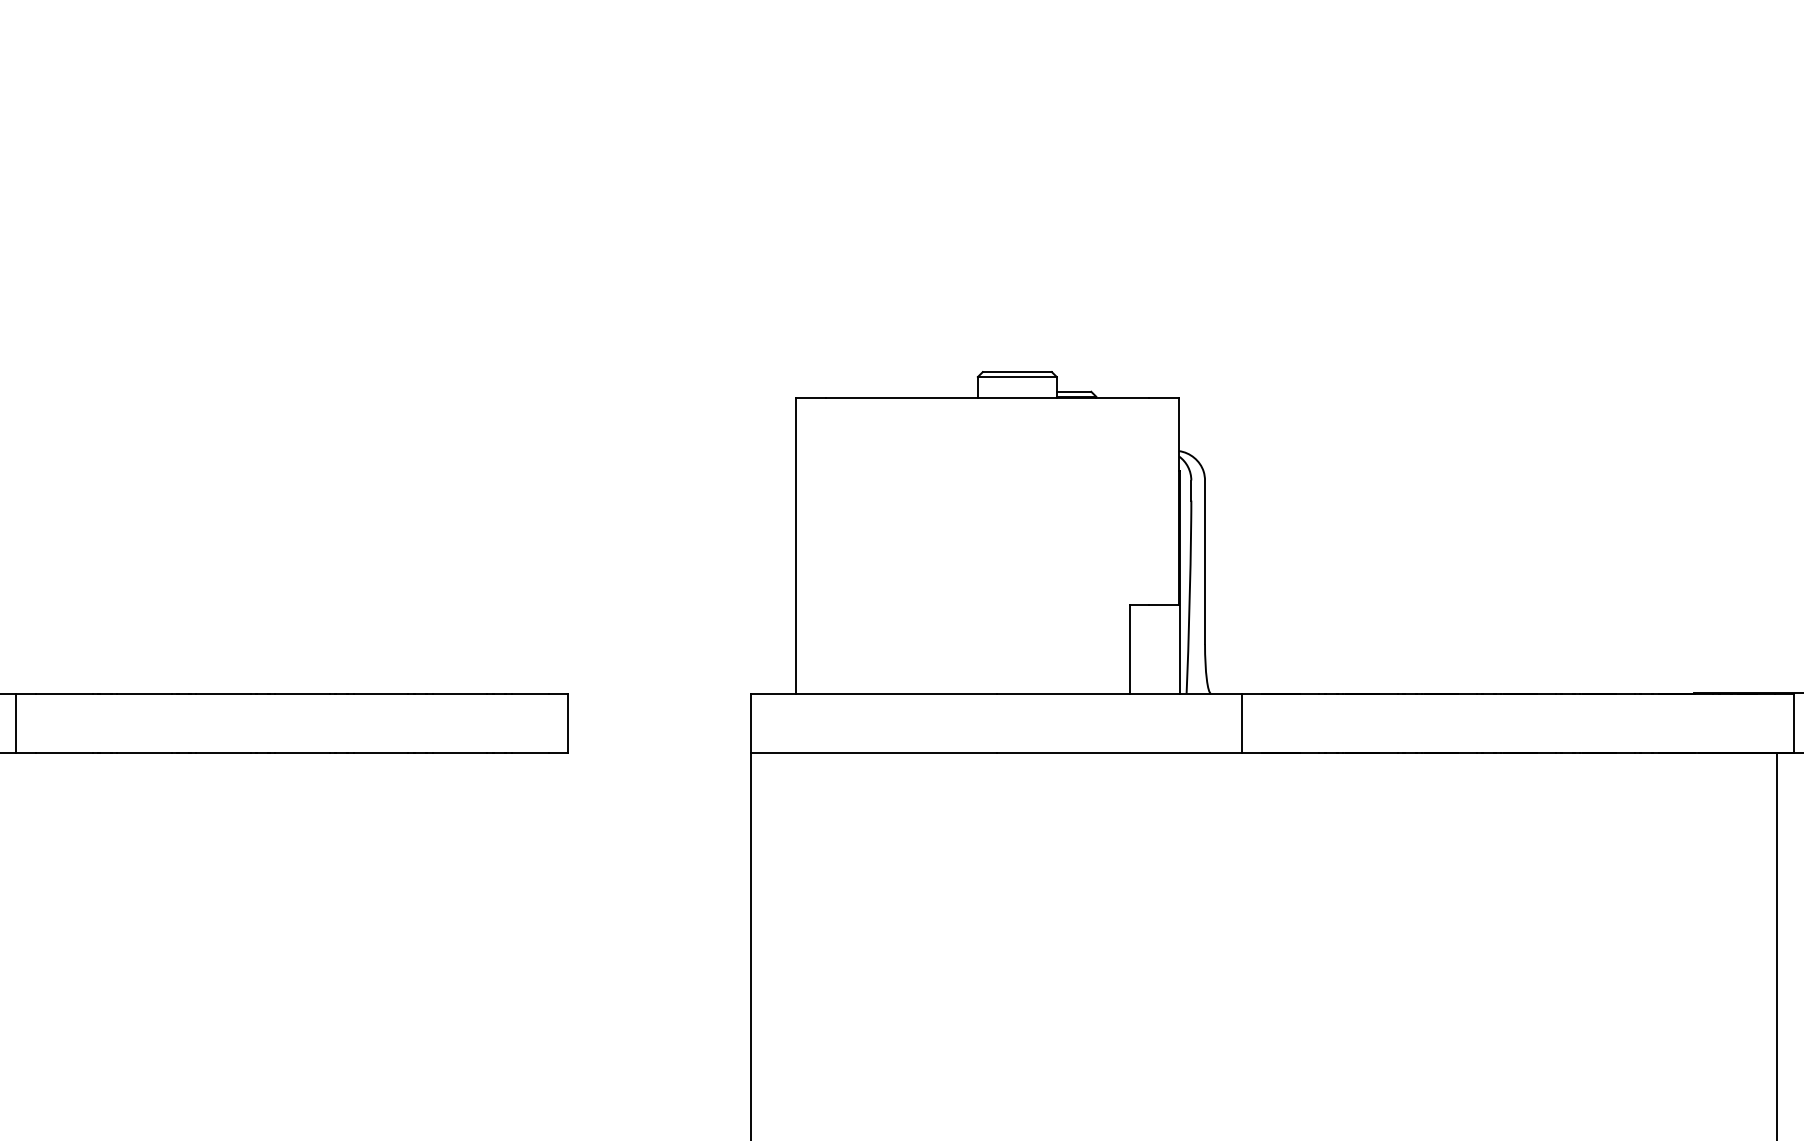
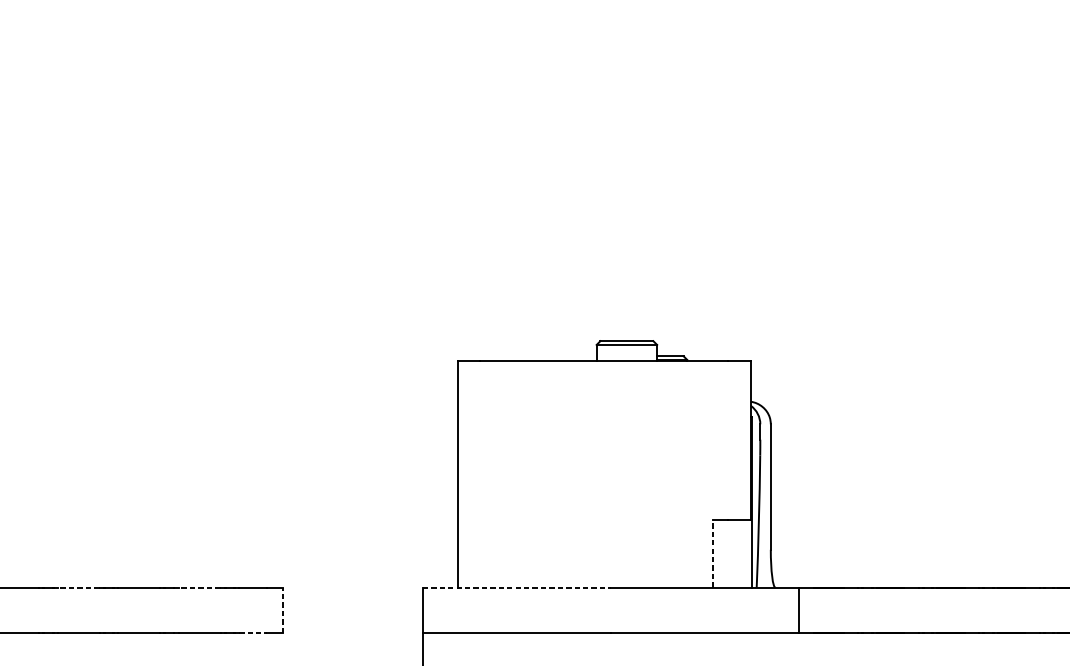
line: (1129, 648) -> (712, 553), solid -> dashed
line: (301, 693) -> (77, 587), solid -> dashed
line: (459, 693) -> (199, 587), solid -> dashed
line: (873, 693) -> (516, 587), solid -> dashed
line: (568, 723) -> (282, 610), solid -> dashed
line: (530, 752) -> (253, 632), solid -> dashed

